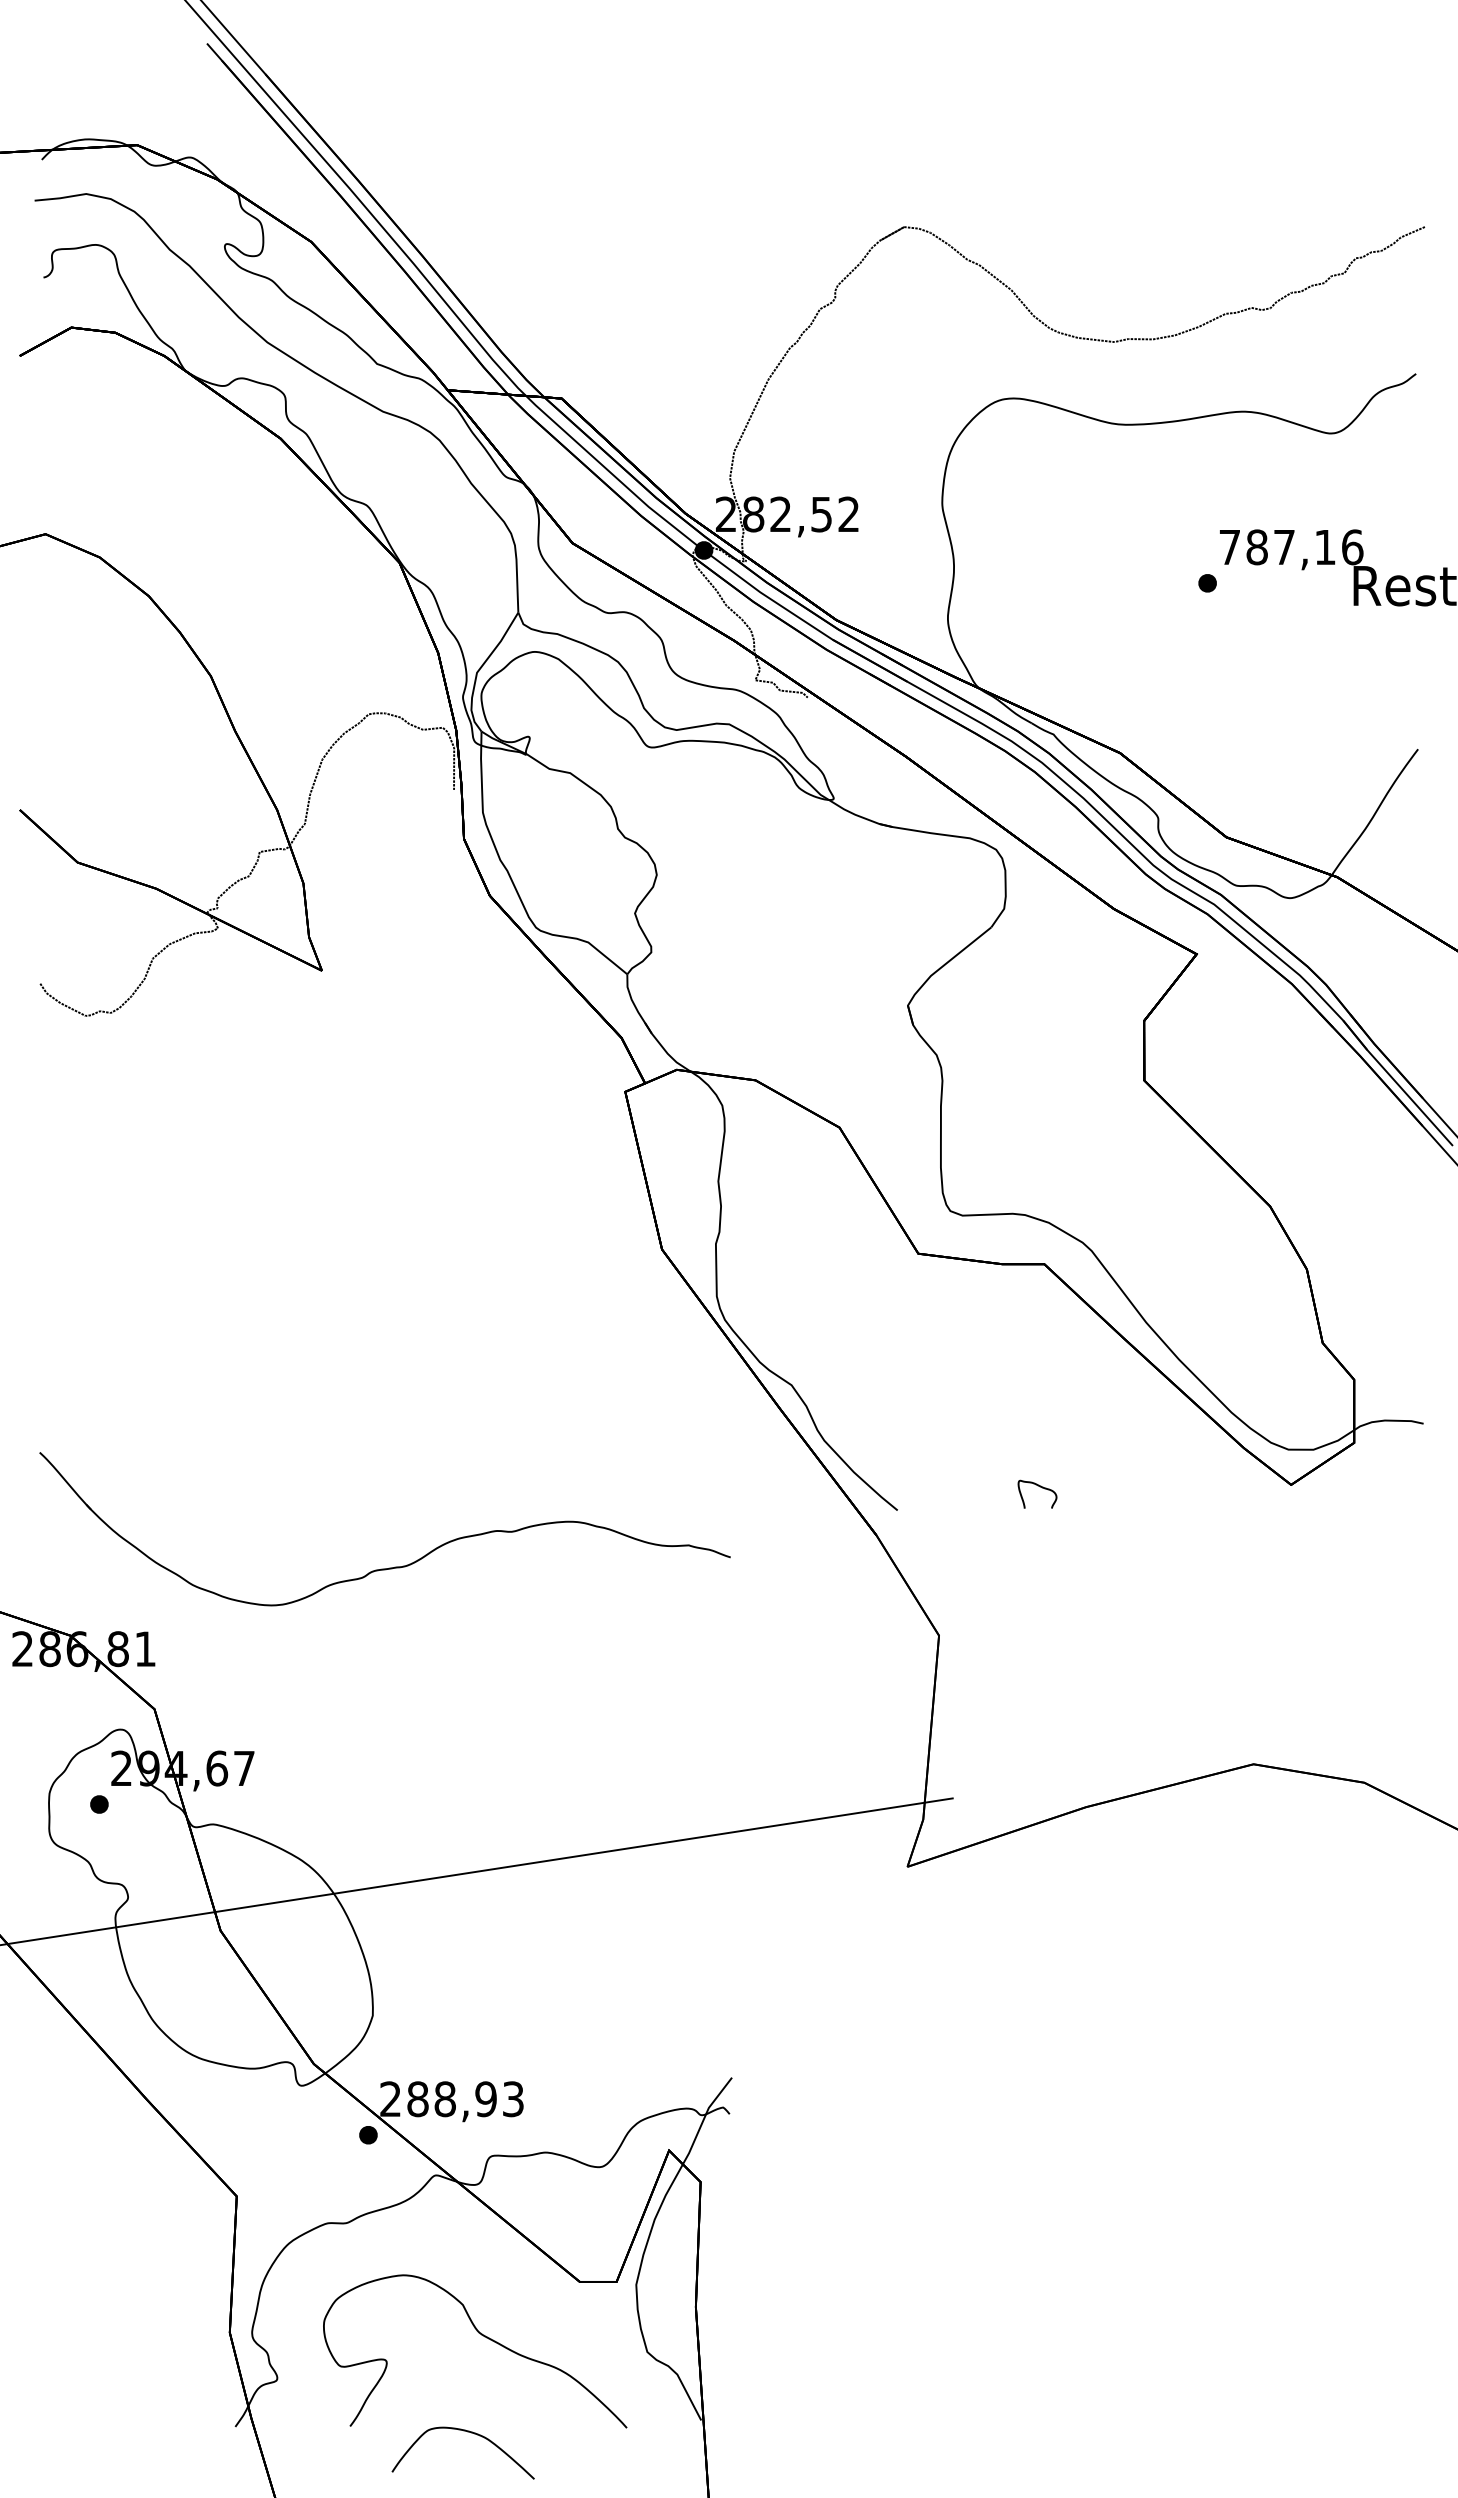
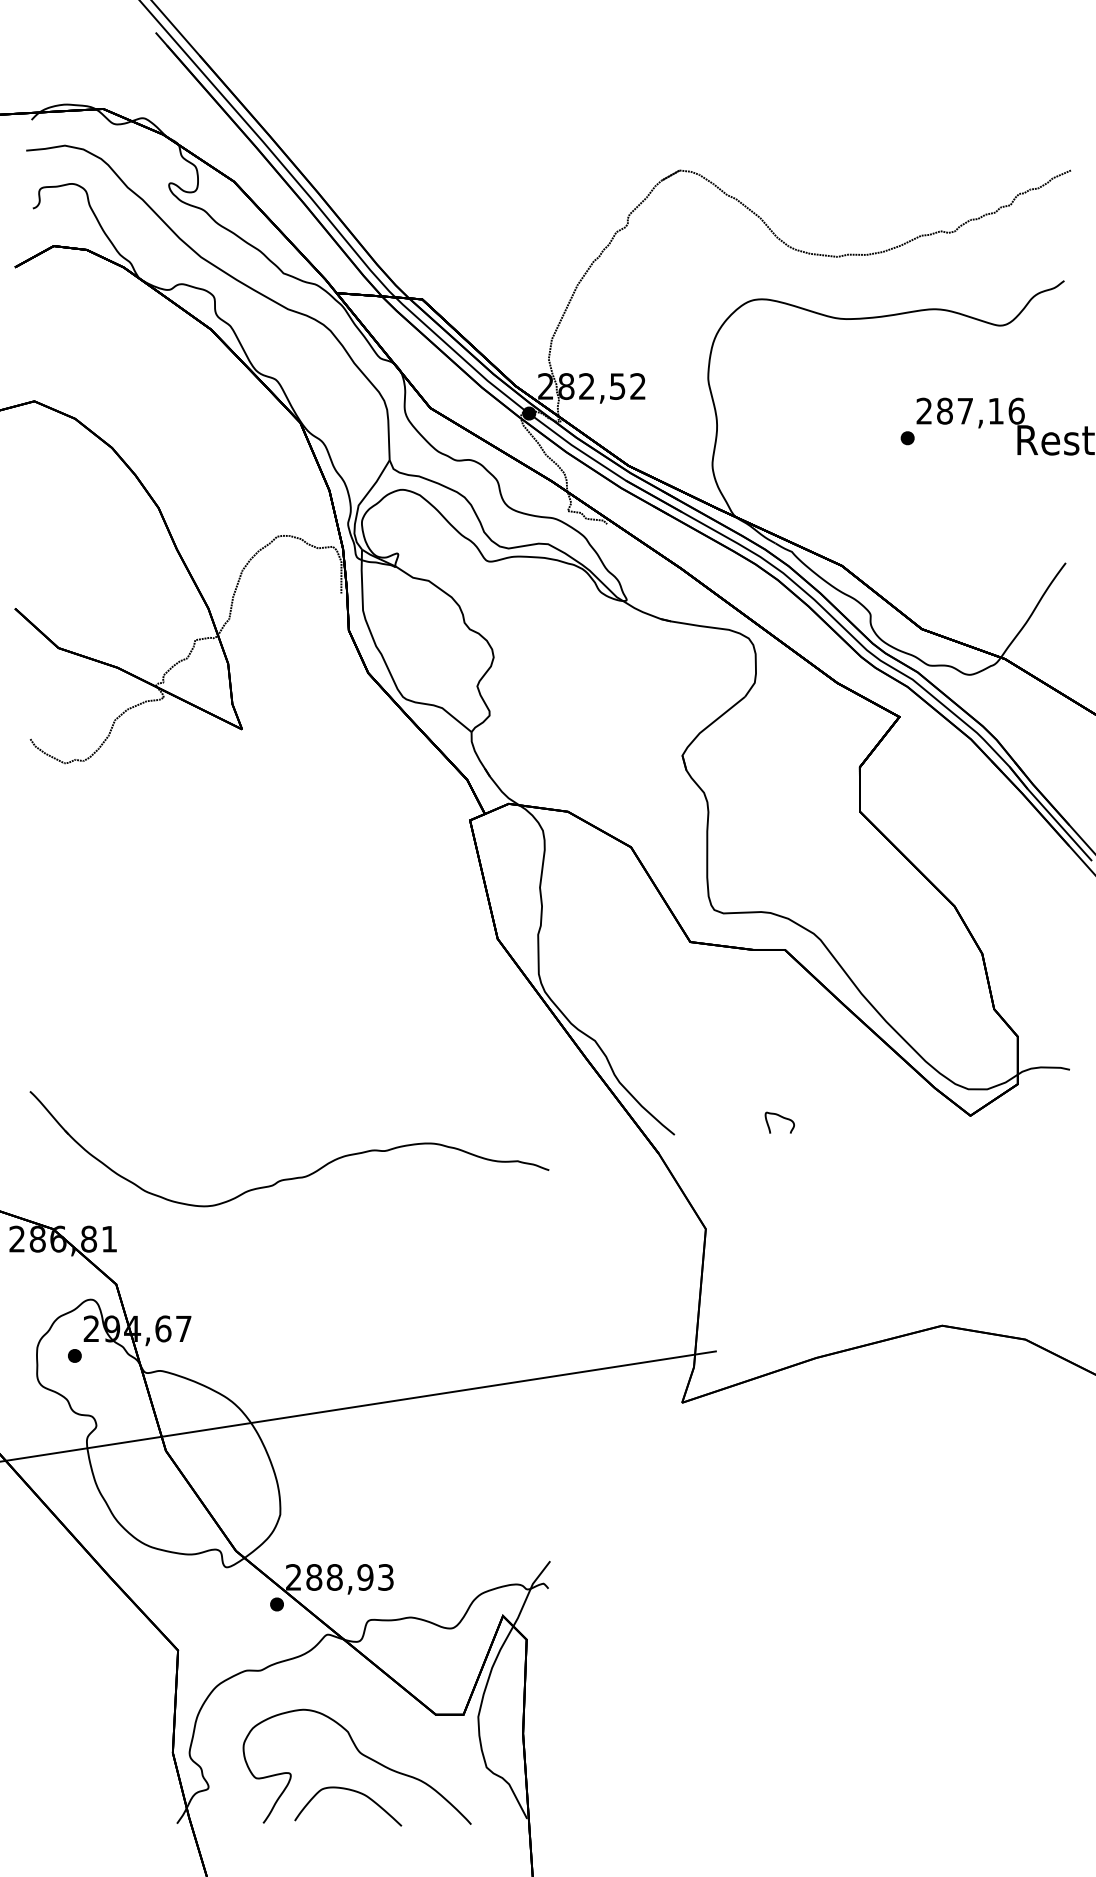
text: (1229, 546) -> (924, 410), 787,16 -> 287,16
curve: (467, 2432) -> (351, 1791), moved

